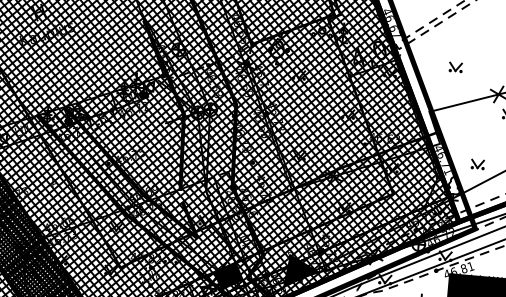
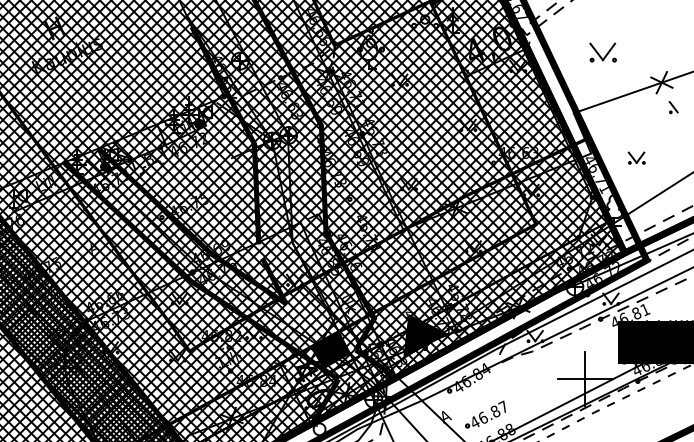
part: (455, 66) -> (602, 51), size x1.6
part: (477, 163) -> (636, 157), moved

